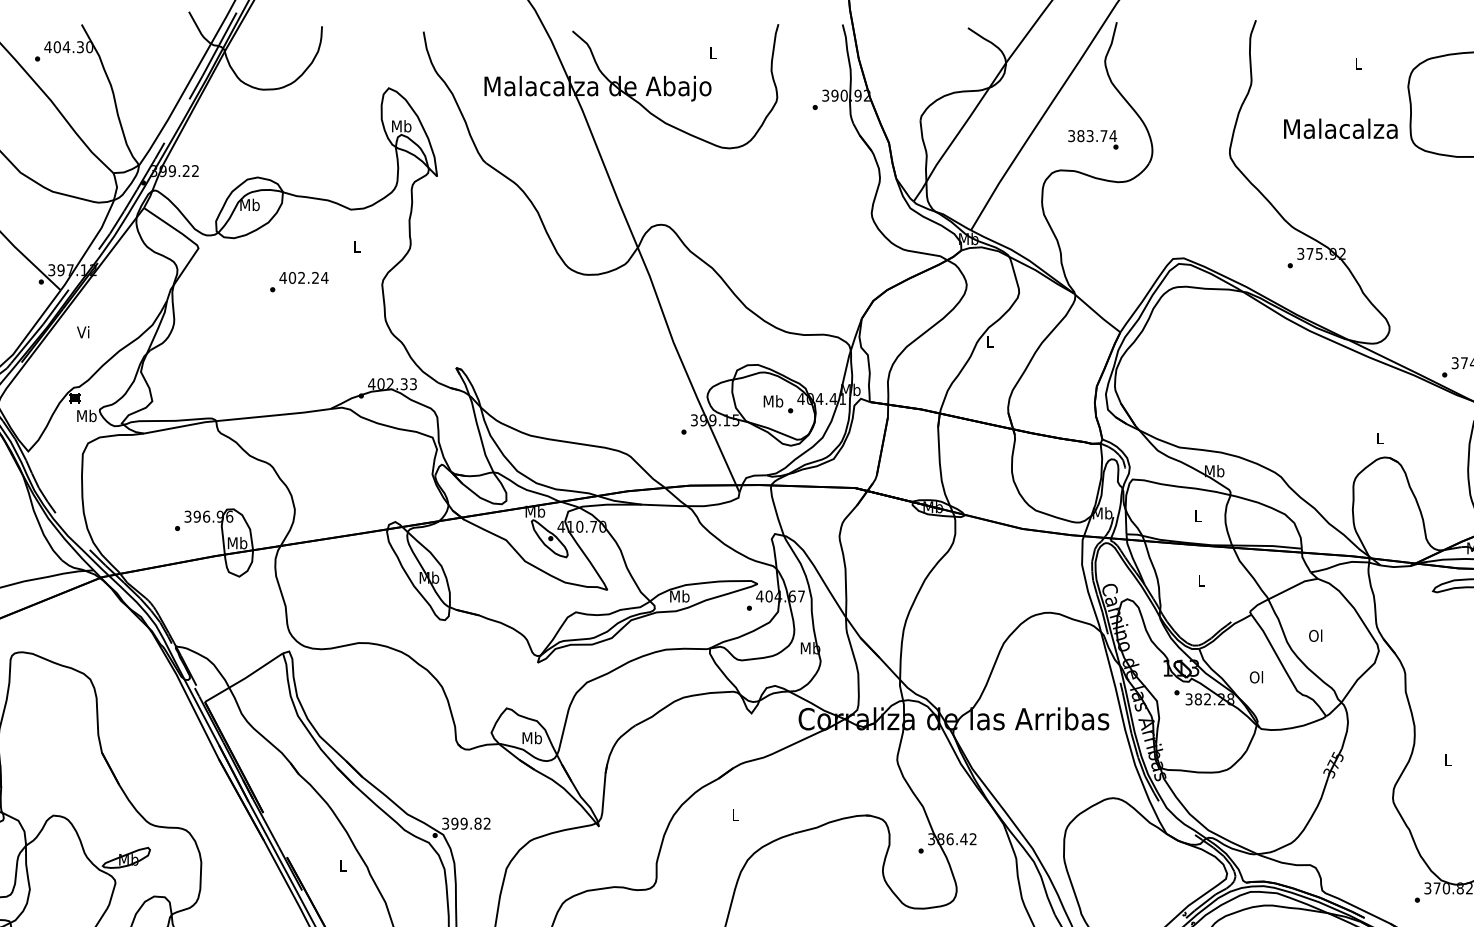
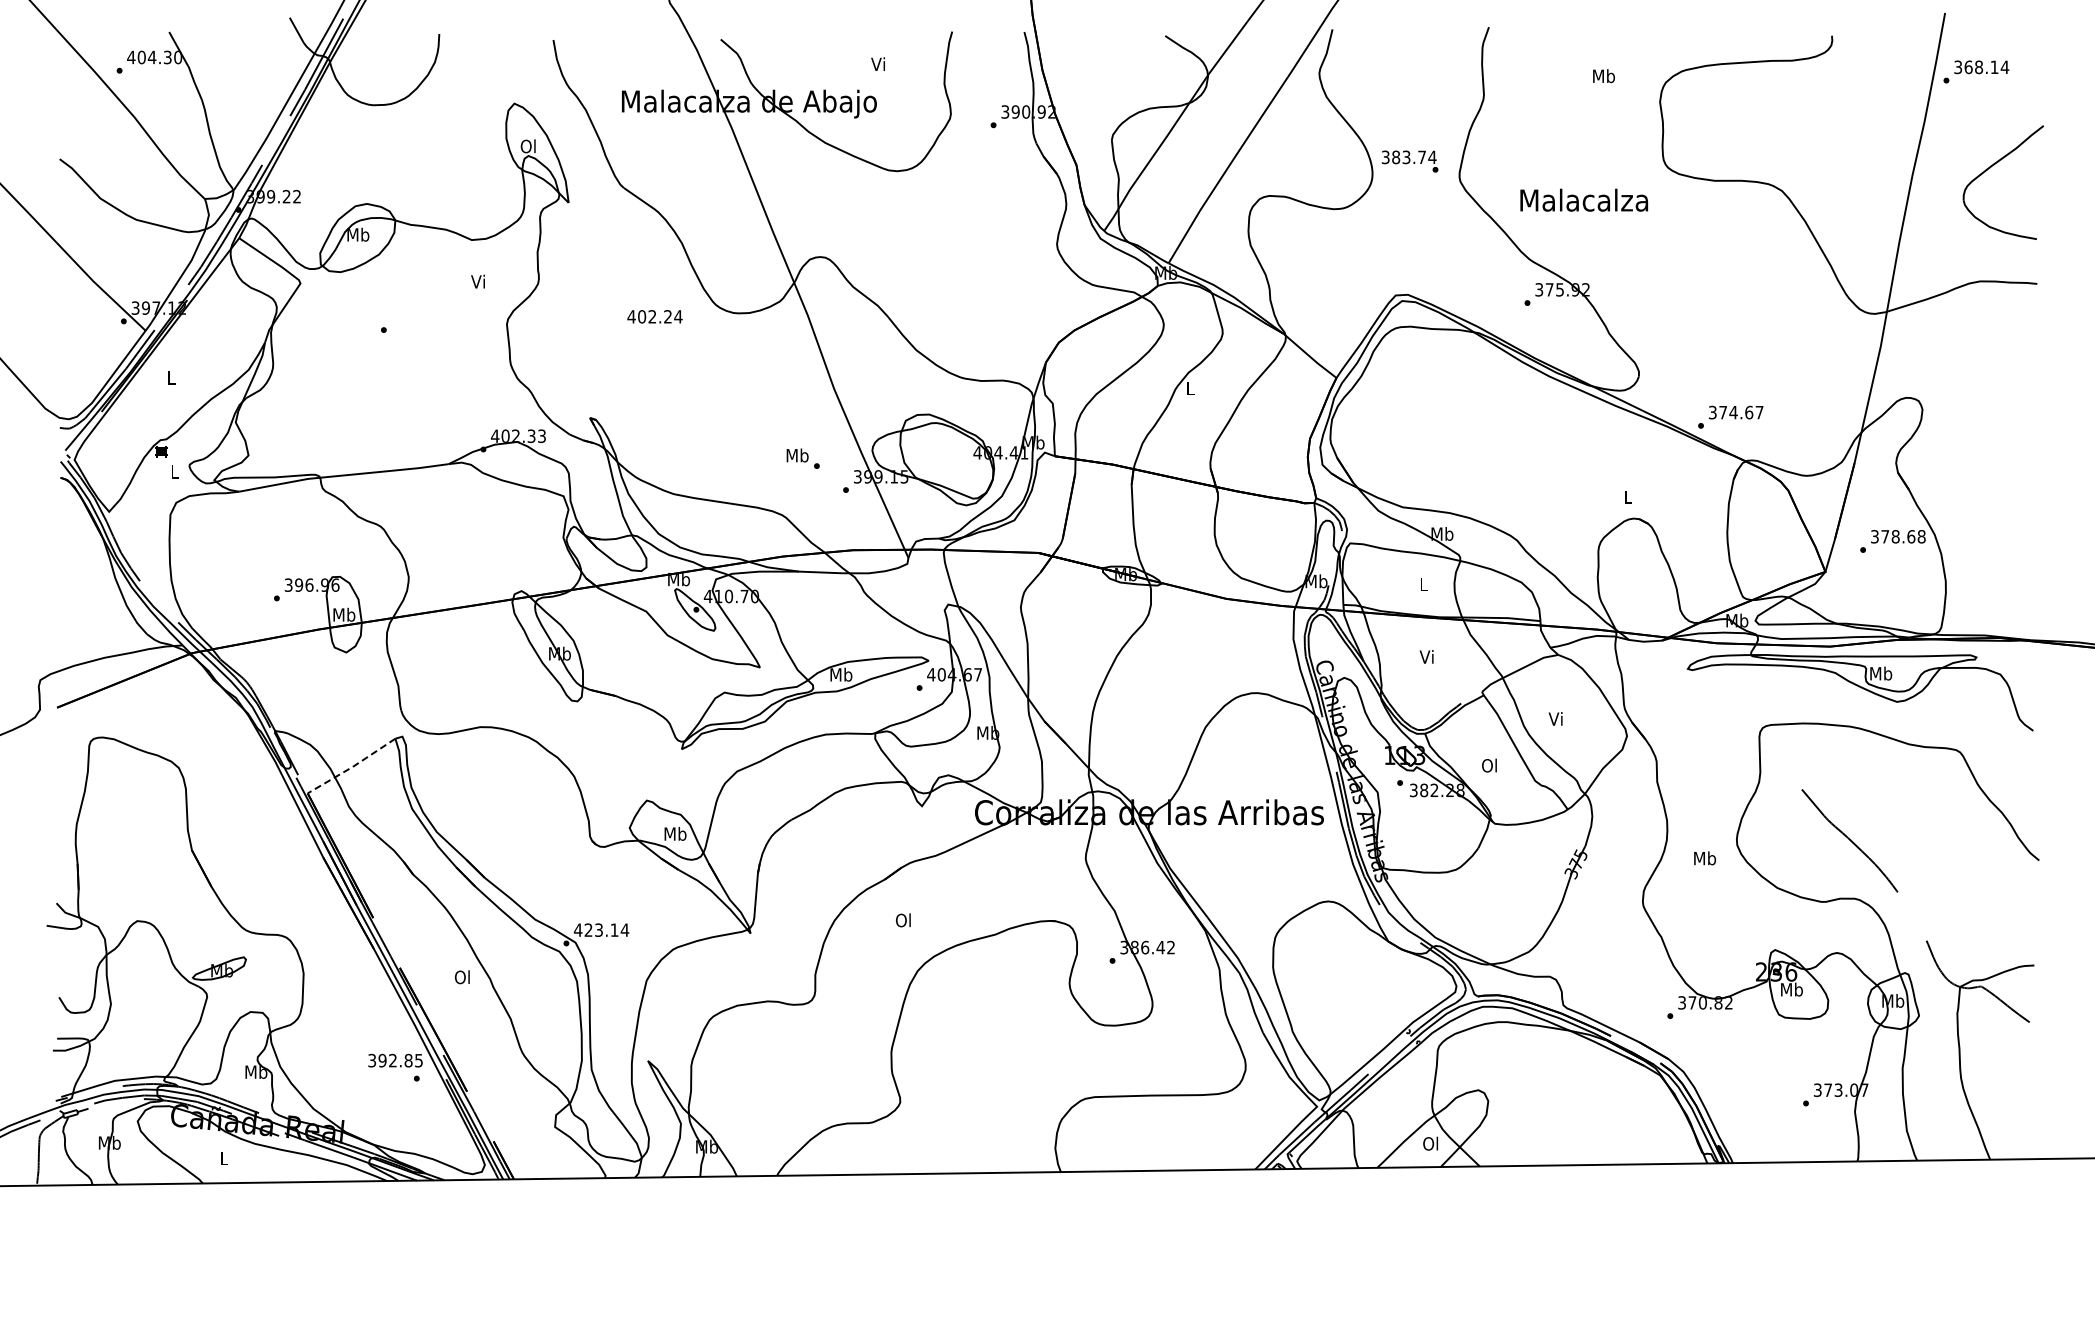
text: (711, 52) -> (877, 63), L -> Vi
text: (1357, 64) -> (1603, 76), L -> Mb
text: (401, 126) -> (528, 146), Mb -> Ol
text: (1341, 128) -> (1584, 199), moved
text: (1092, 139) -> (1409, 161), moved
text: (356, 246) -> (477, 281), L -> Vi
text: (303, 277) -> (654, 316), moved
text: (82, 331) -> (170, 377), Vi -> L
text: (777, 404) -> (802, 458), moved
text: (86, 415) -> (174, 471), Mb -> L
text: (1200, 580) -> (1426, 656), L -> Vi
text: (1315, 635) -> (1555, 718), Ol -> Vi
line: (244, 678) -> (352, 767), solid -> dashed
text: (1448, 759) -> (1705, 858), L -> Mb
text: (734, 815) -> (902, 920), L -> Ol
text: (466, 823) -> (601, 929), 399.82 -> 423.14
text: (341, 865) -> (461, 977), L -> Ol

